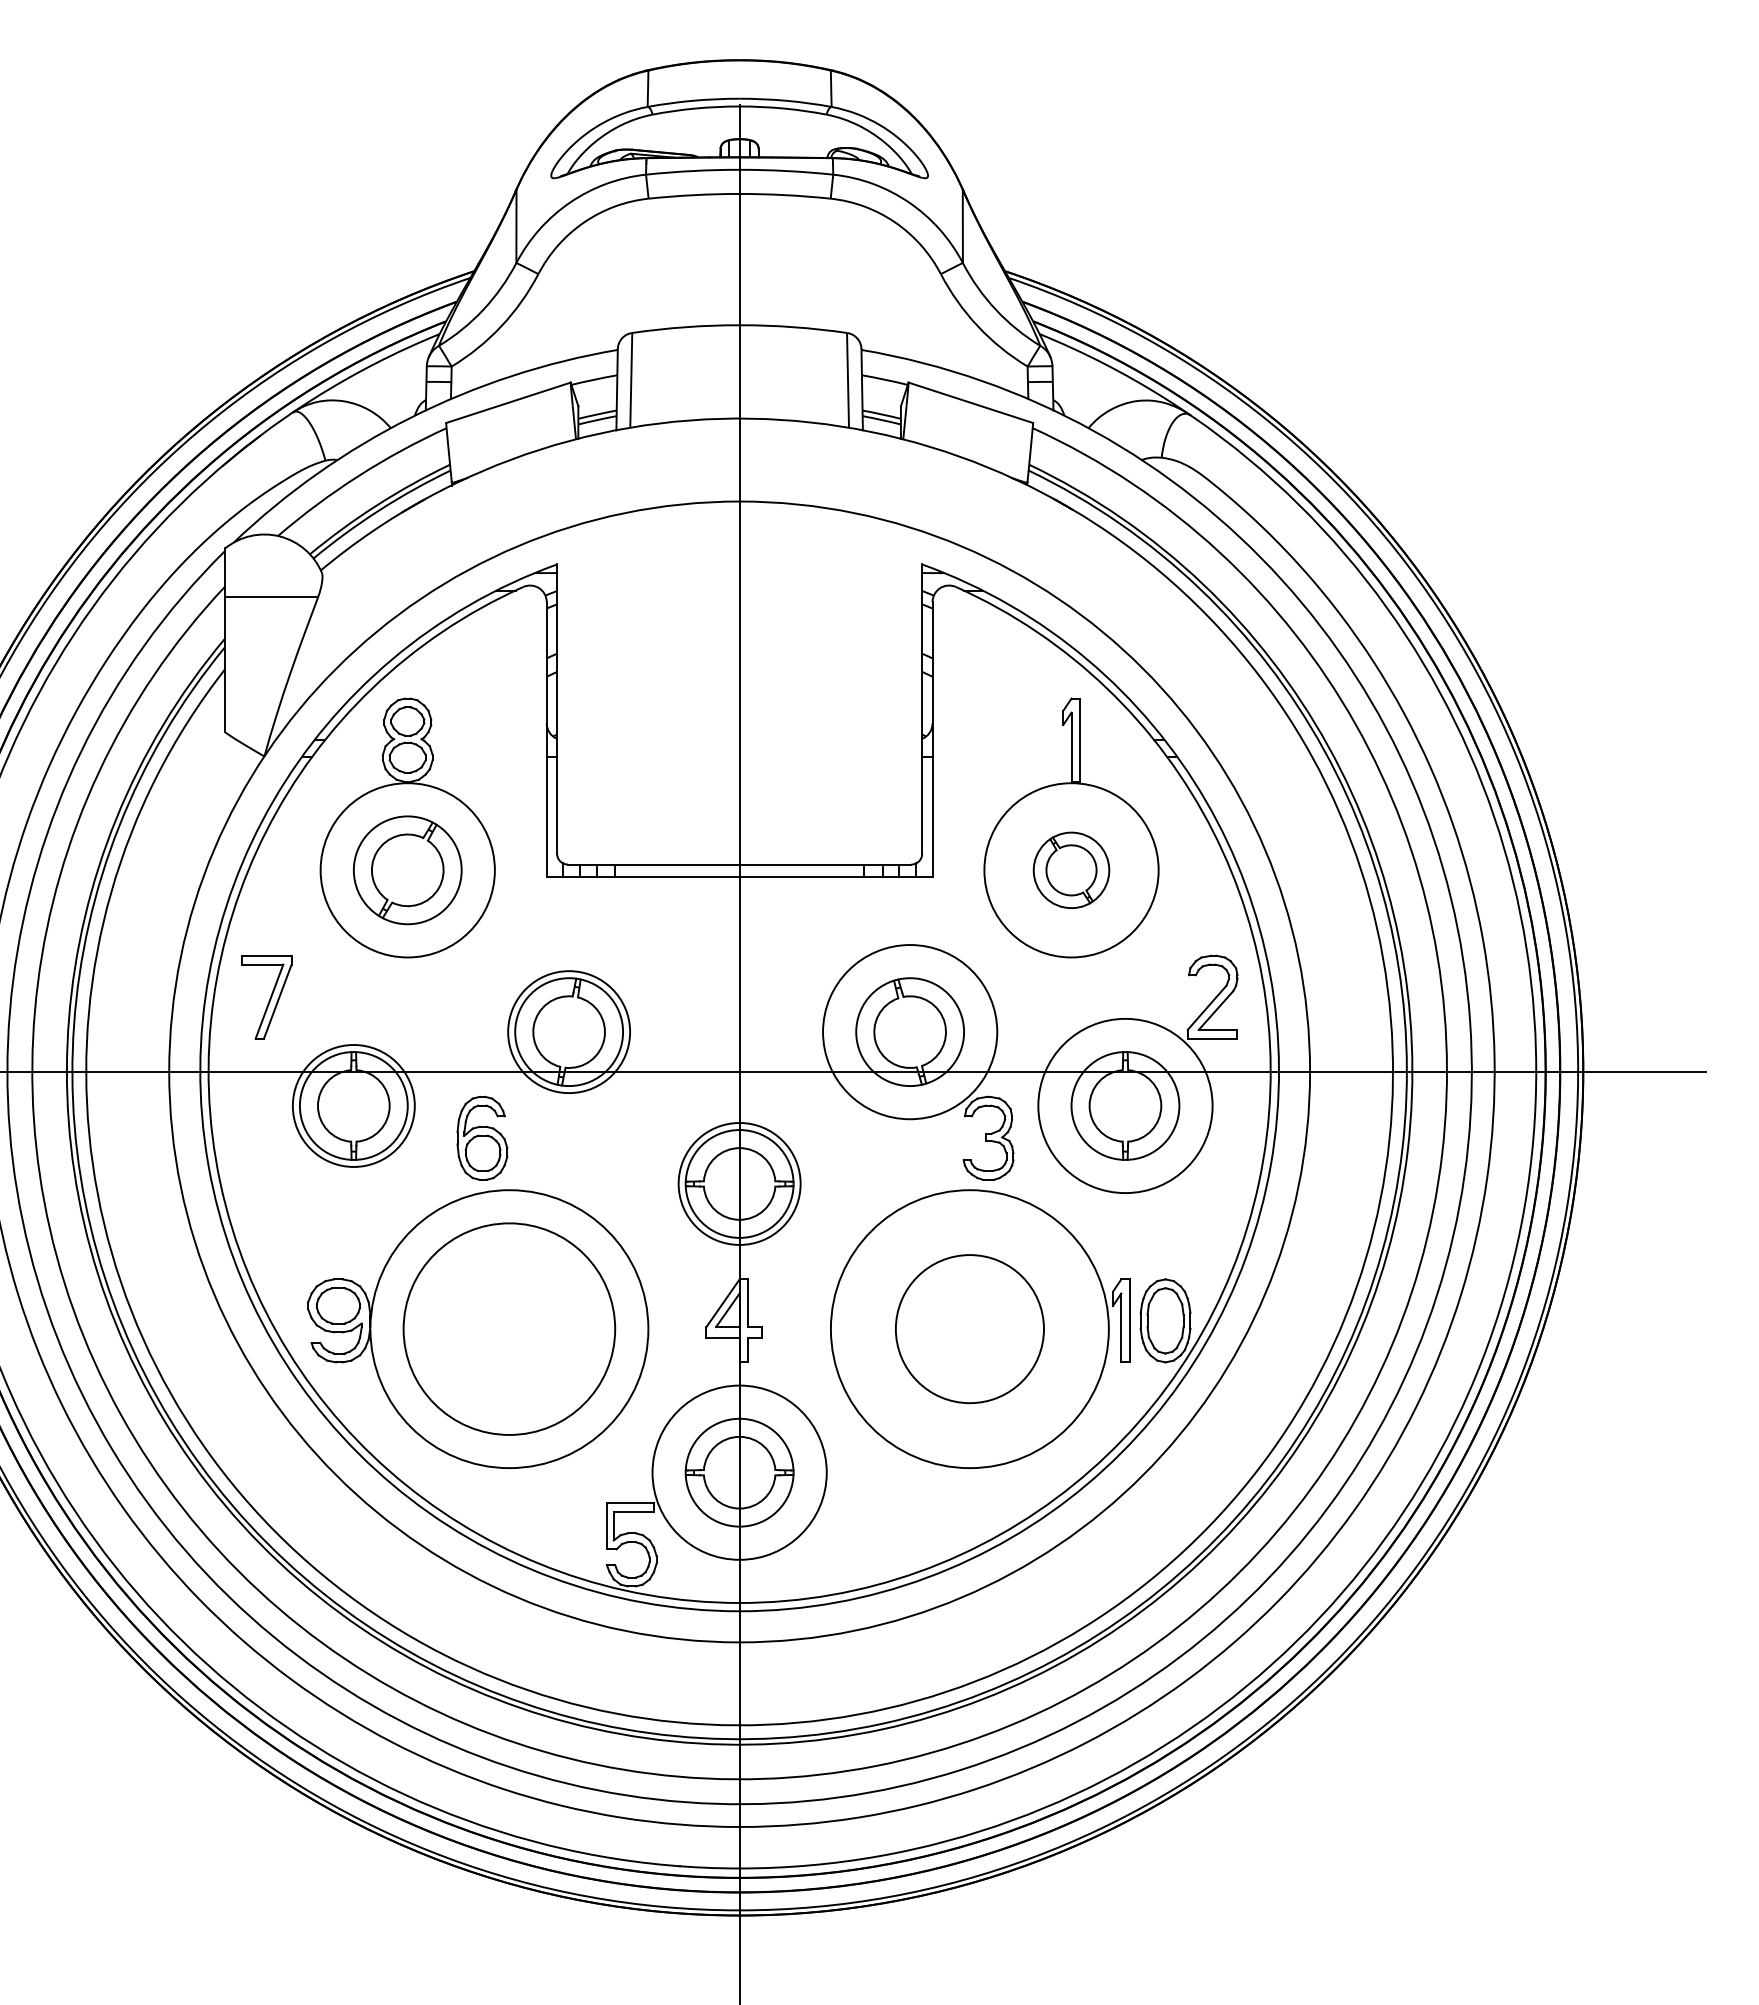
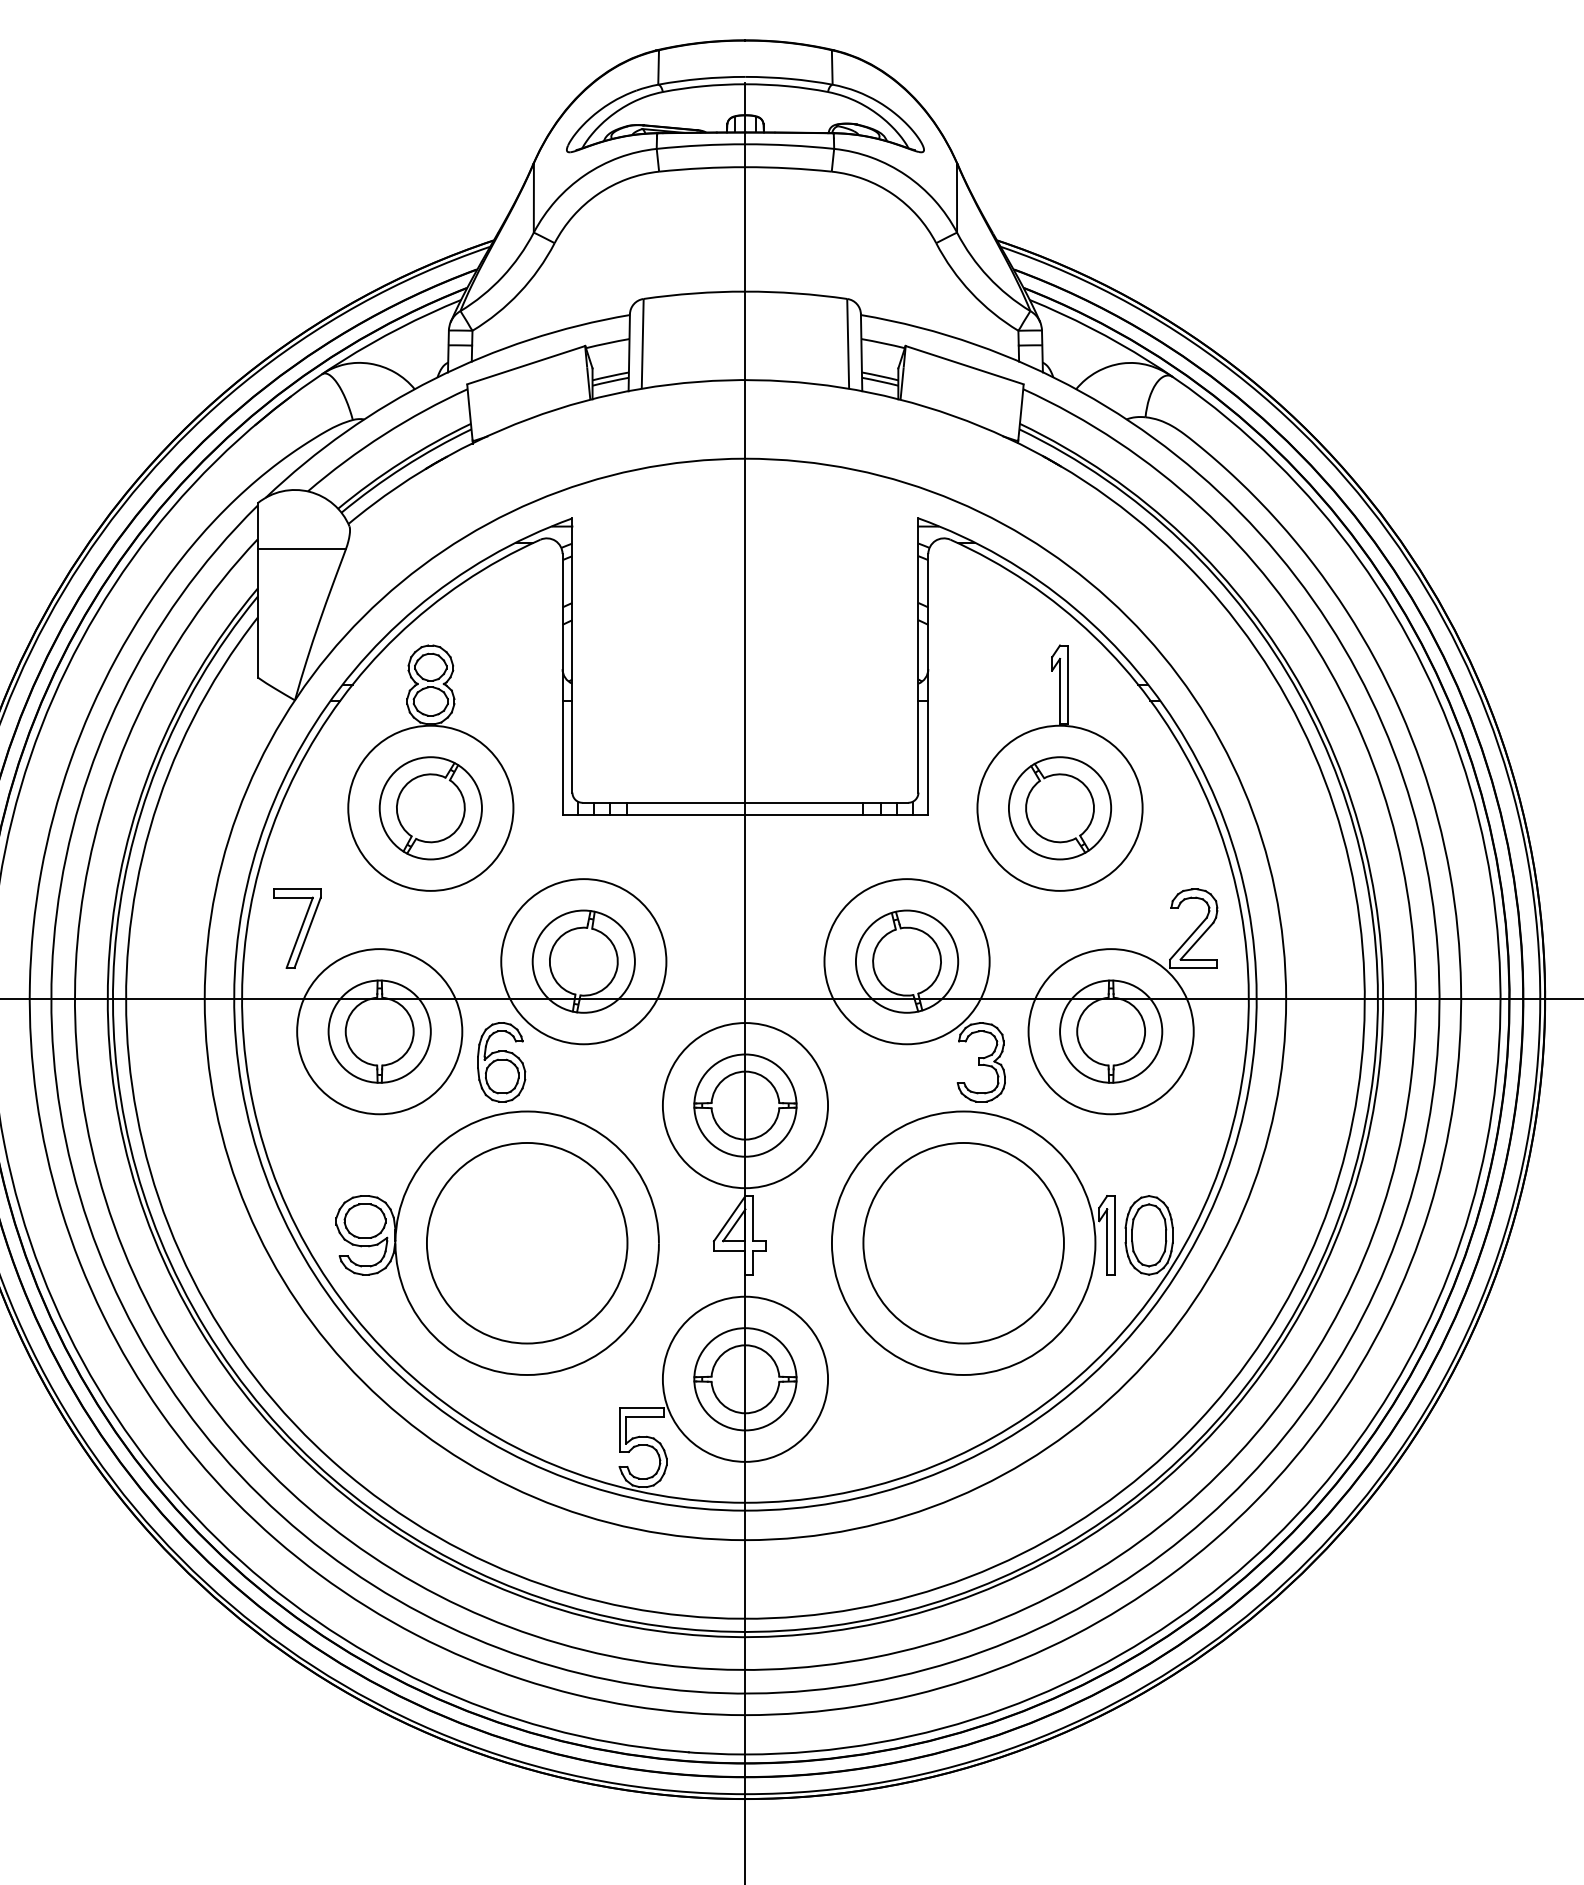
part: (1071, 870) -> (1060, 808), size x1.43
circle: (569, 1032) -> (584, 962), size x1.43
circle: (353, 1105) -> (379, 1031), size x1.43
circle: (739, 1183) -> (745, 1105), size x1.43
circle: (969, 1328) -> (963, 1242), size x1.43

